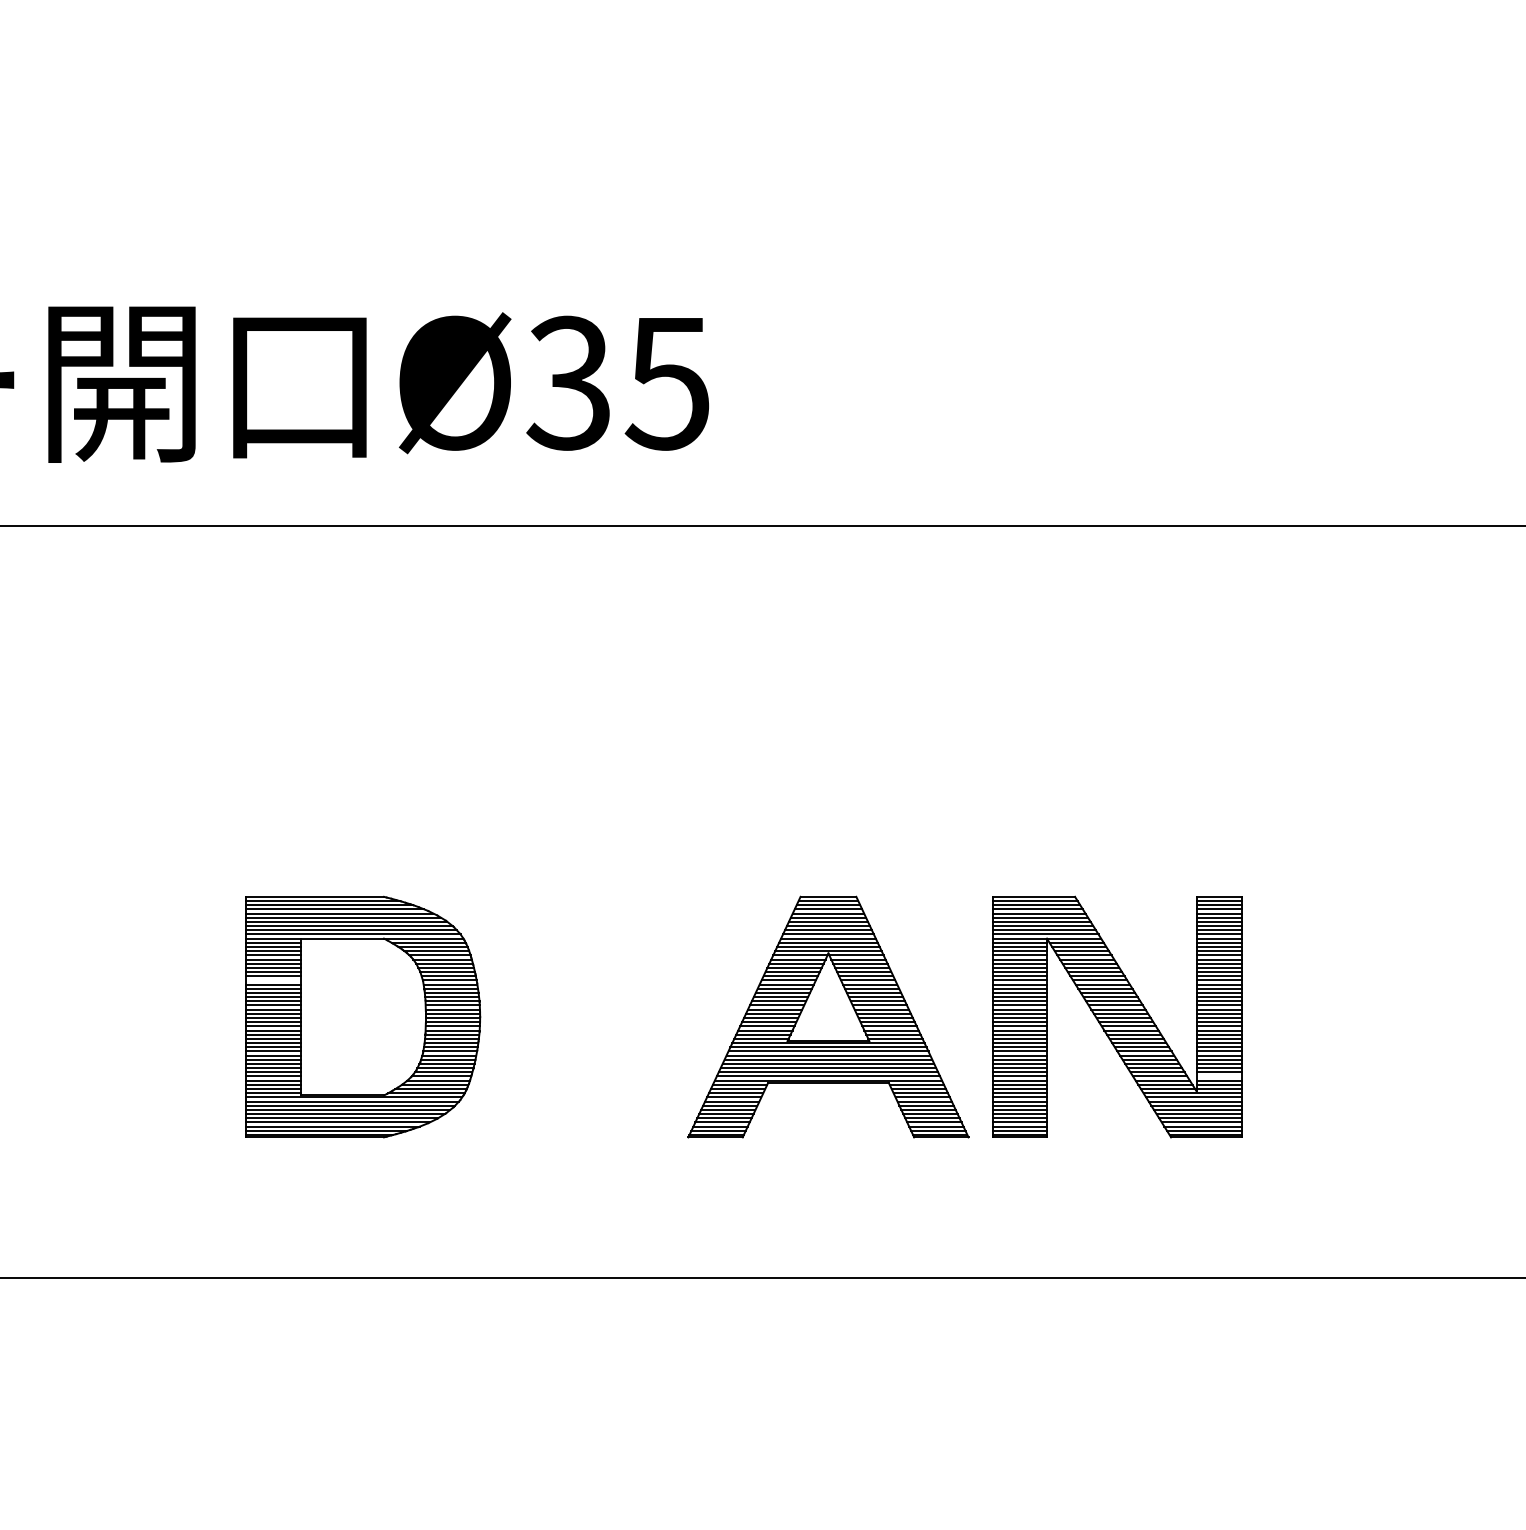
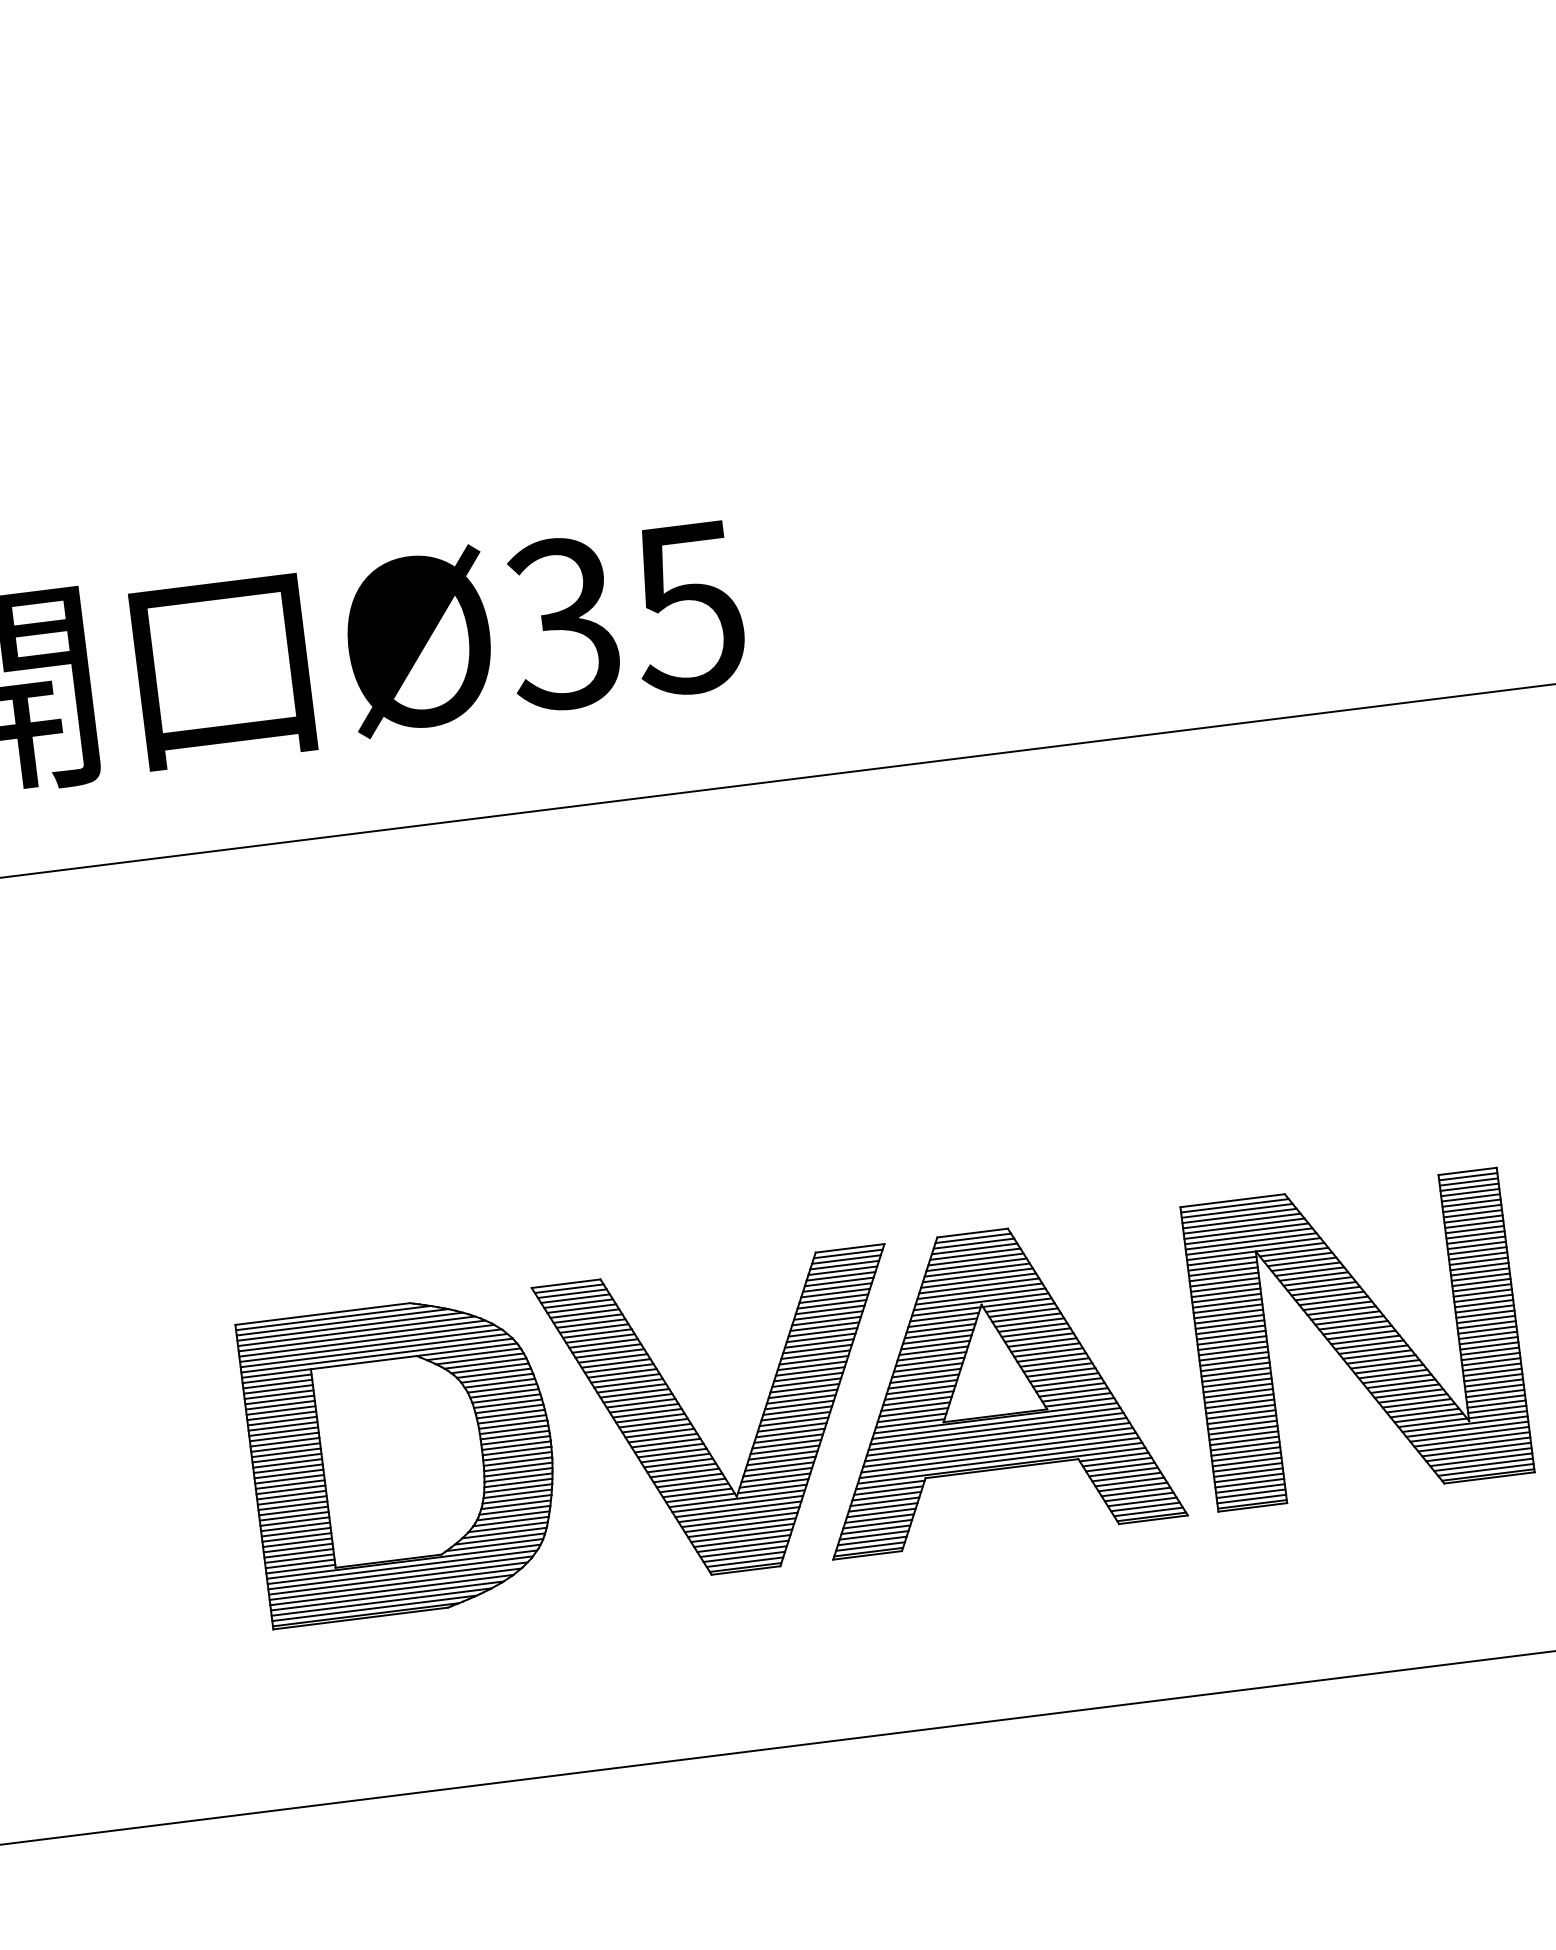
line: (273, 980) -> (283, 1426), added
part: (596, 1027) -> (699, 1435), added
line: (1219, 1076) -> (1495, 1398), added

